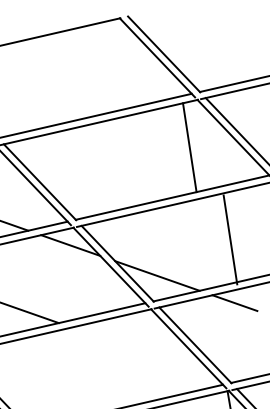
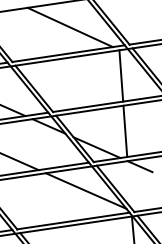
line: (92, 70) -> (69, 27), added
line: (230, 240) -> (125, 131), moved
line: (143, 352) -> (85, 190), added

